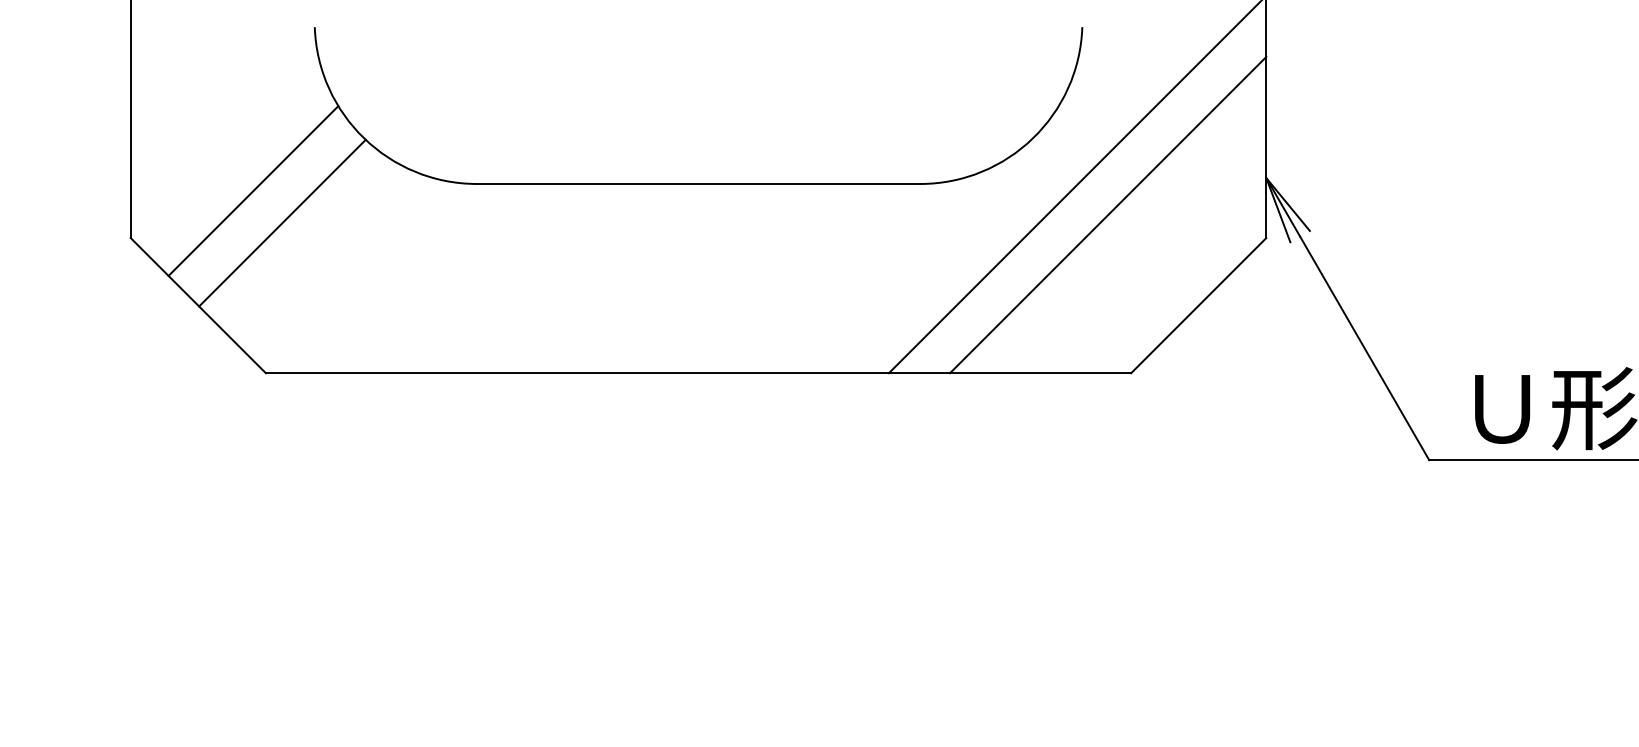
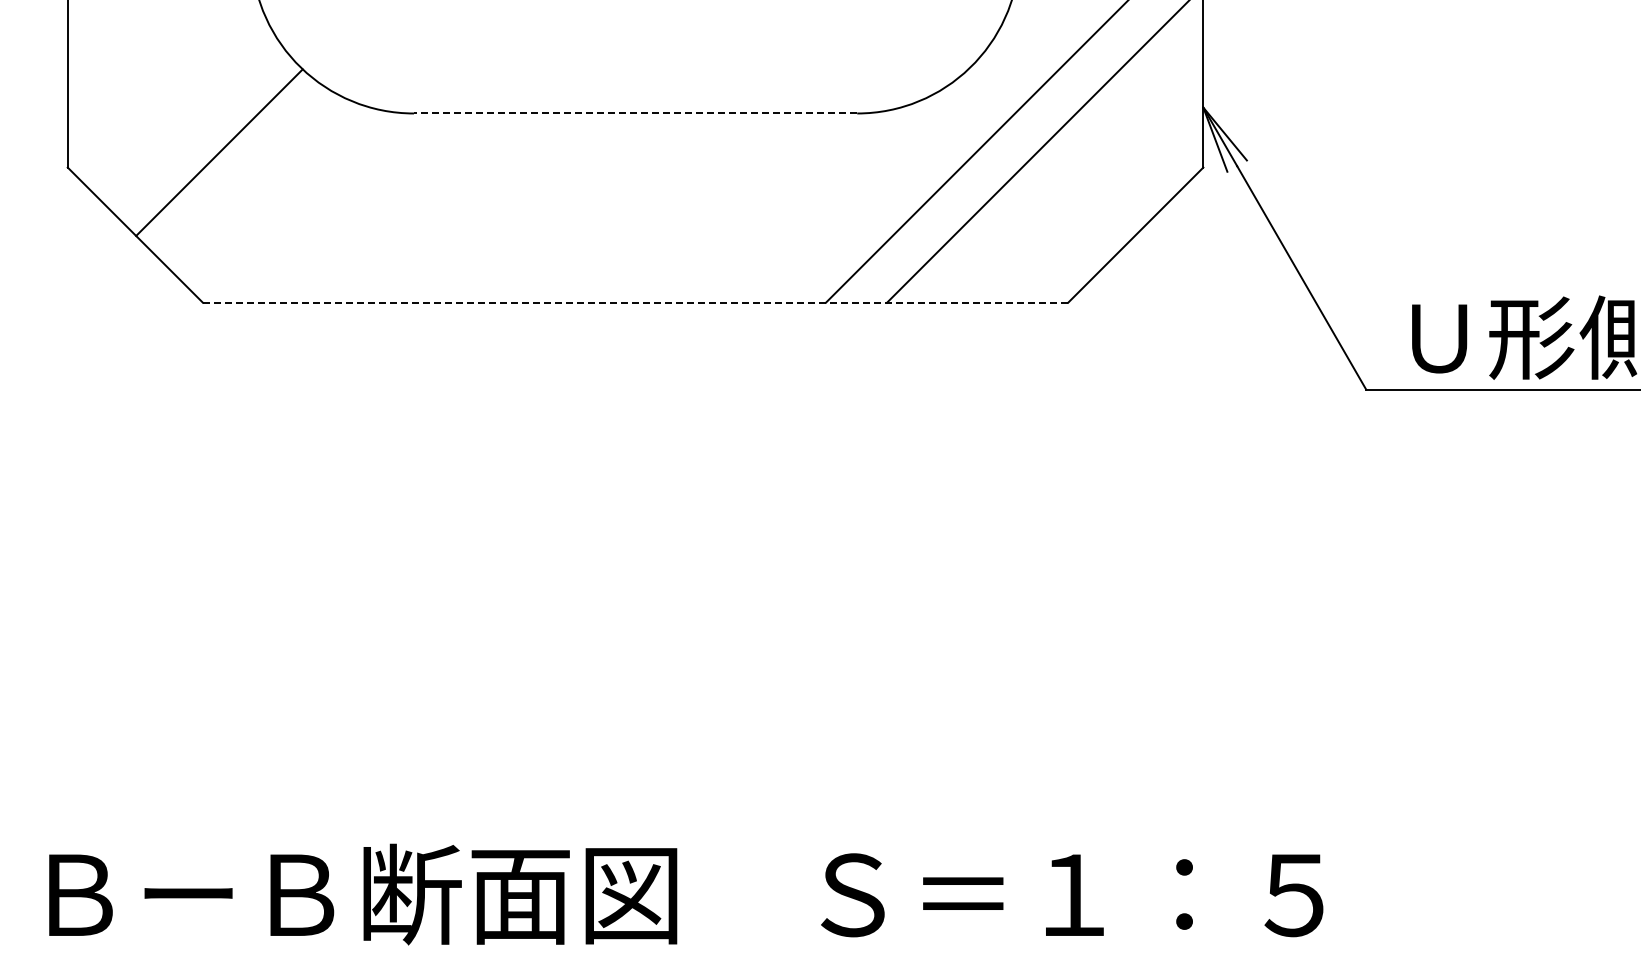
line: (698, 183) -> (635, 113), solid -> dashed
line: (253, 190) -> (190, 120), removed
line: (698, 372) -> (635, 302), solid -> dashed

